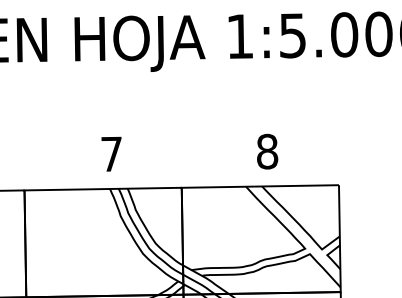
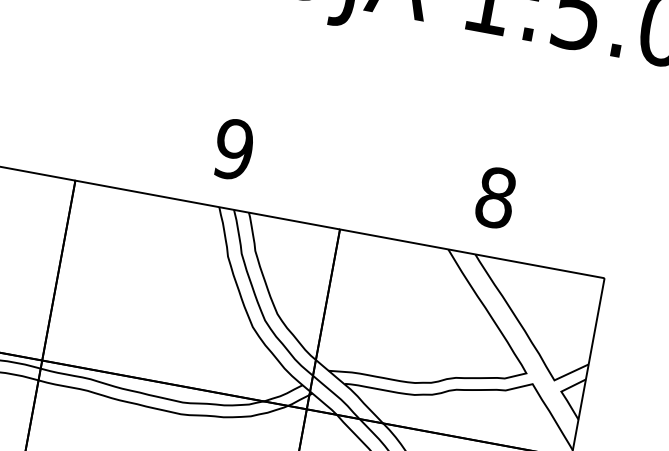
text: (111, 154) -> (233, 149), 7 -> 9

